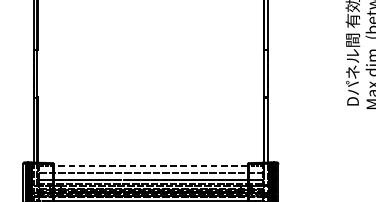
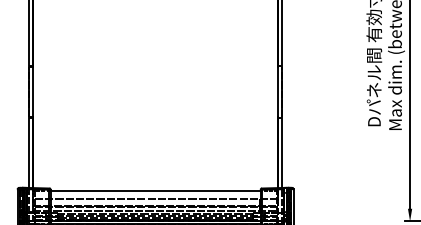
line: (150, 165) -> (155, 191), dashed -> solid

